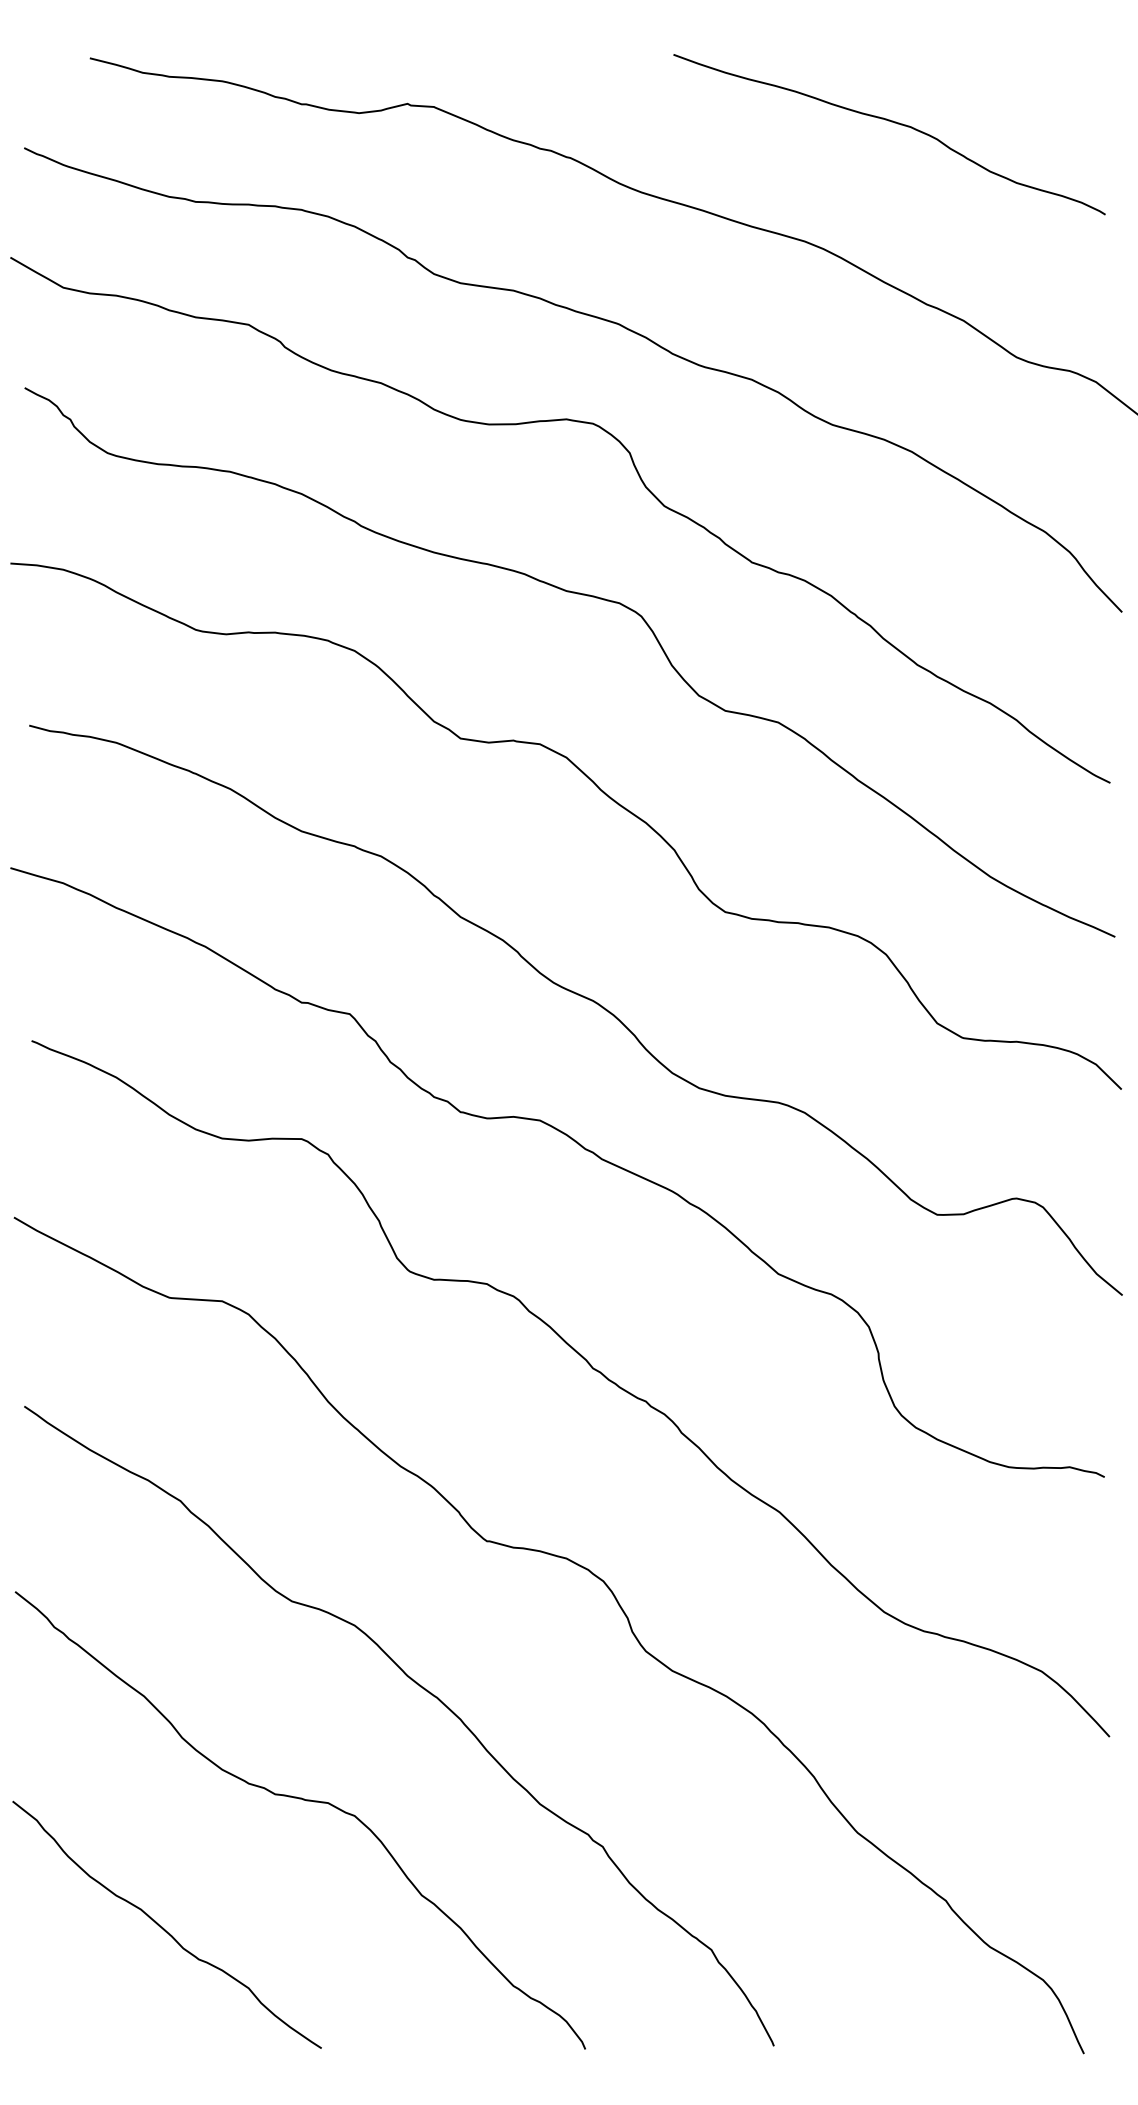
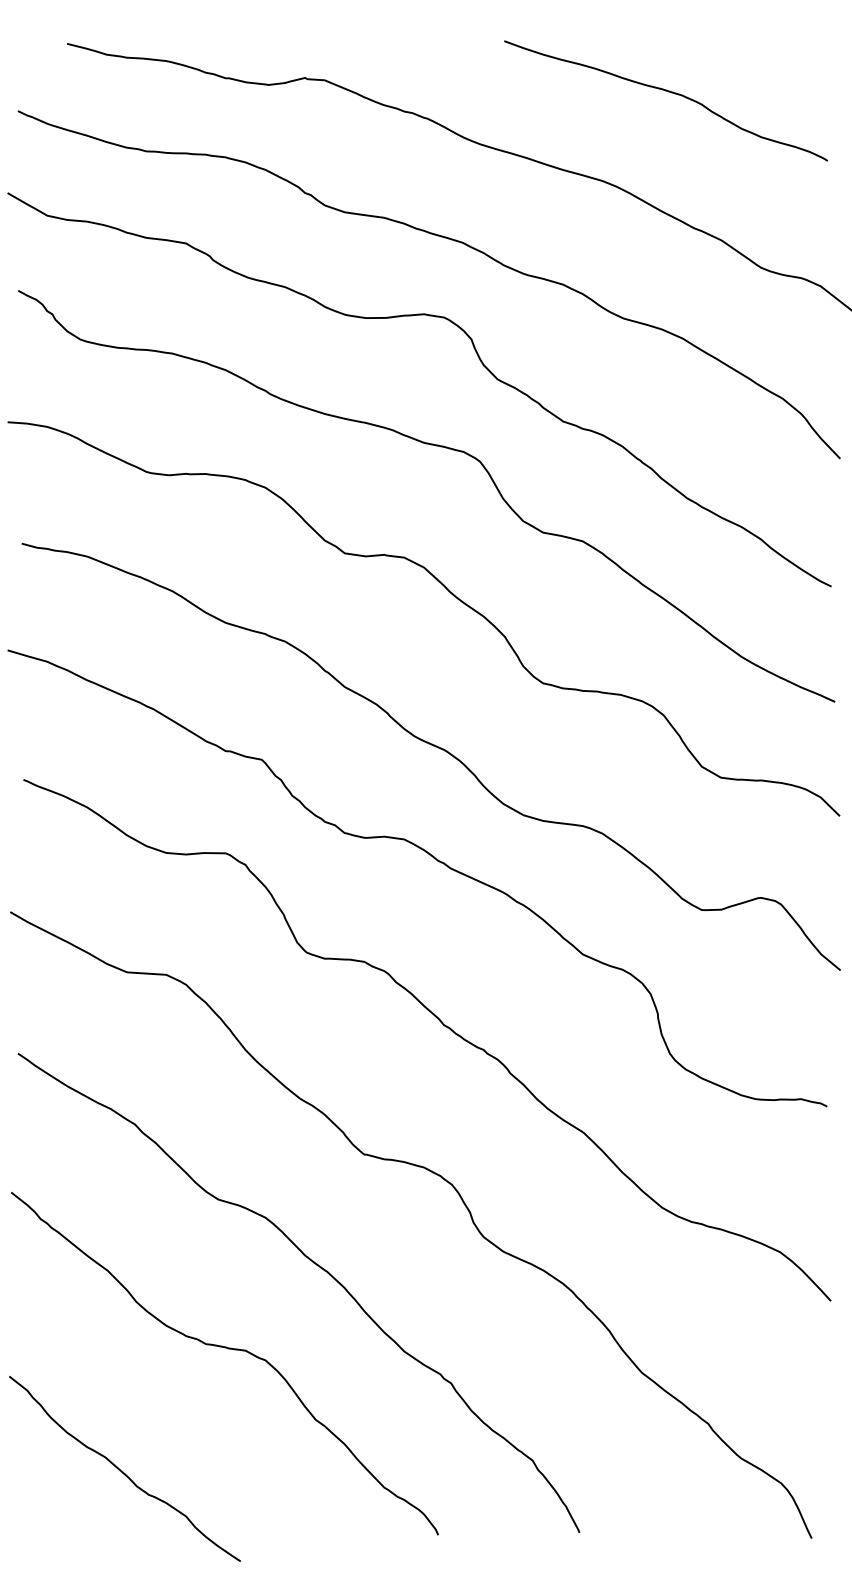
curve: (165, 1928) -> (123, 1471), moved

